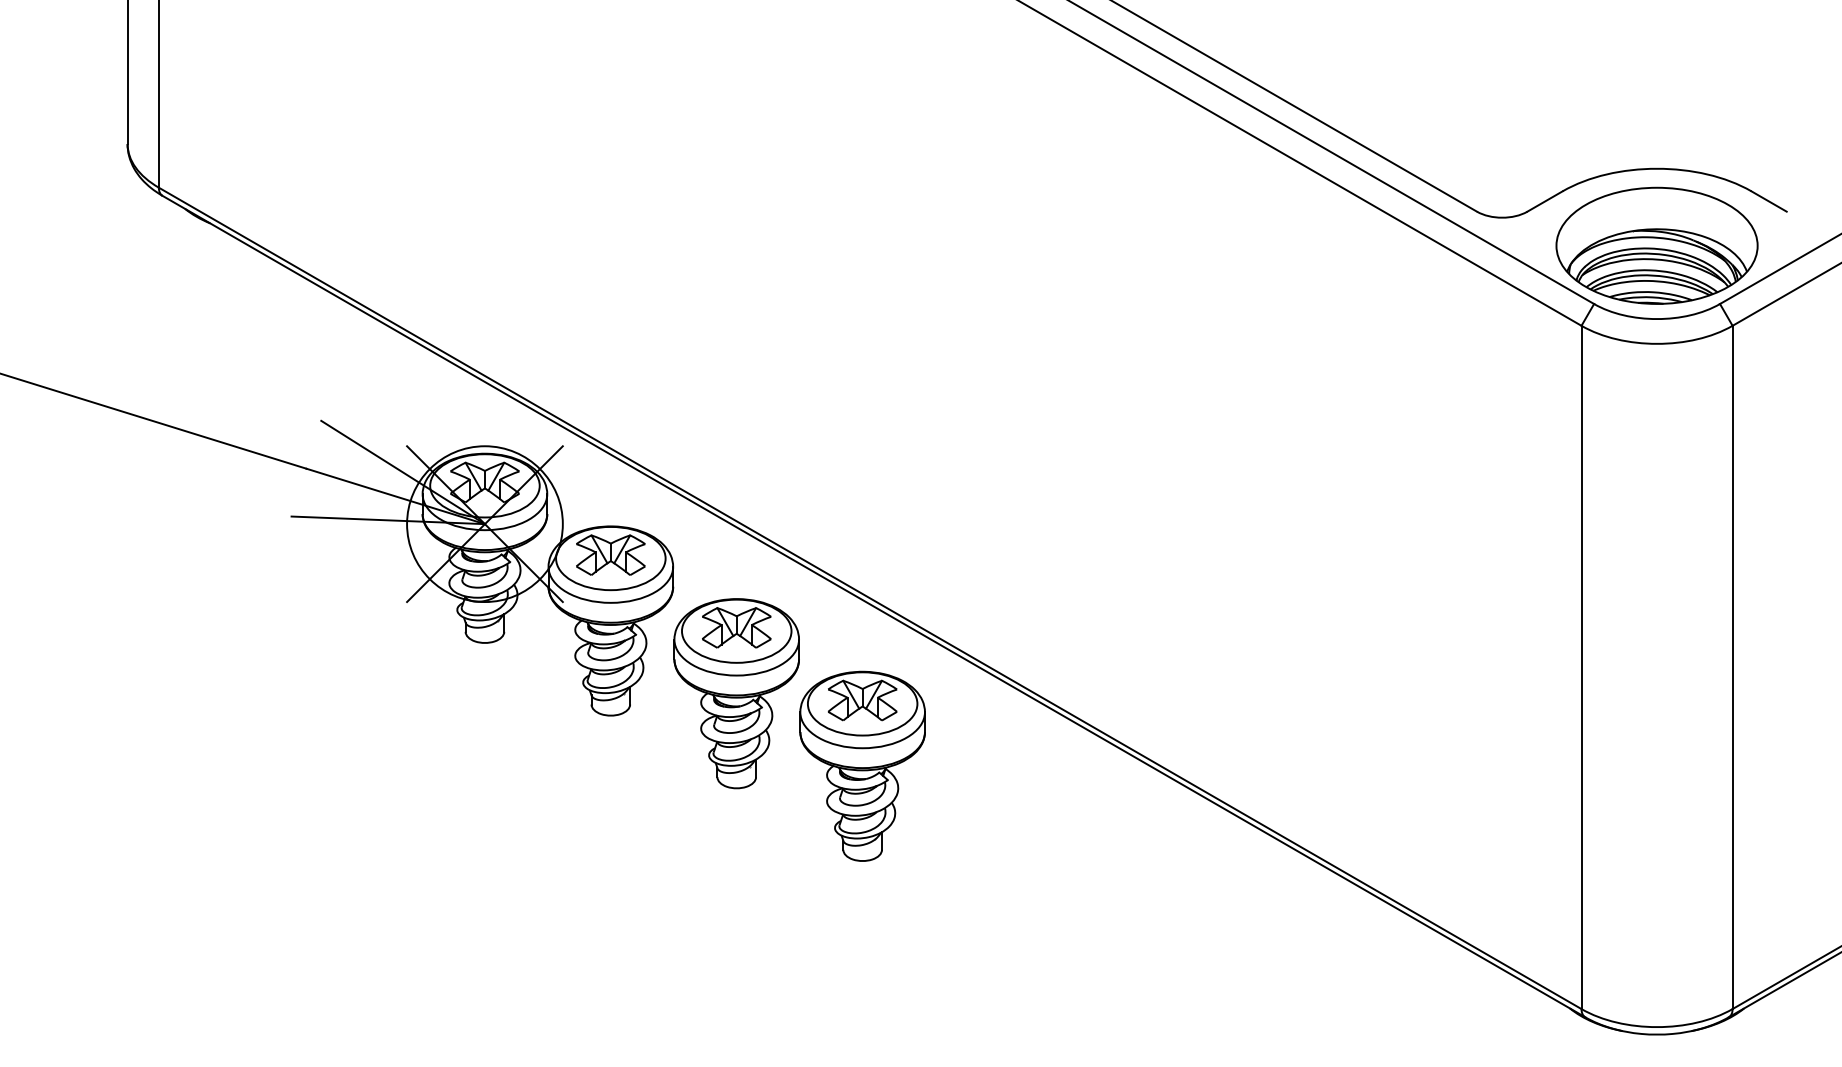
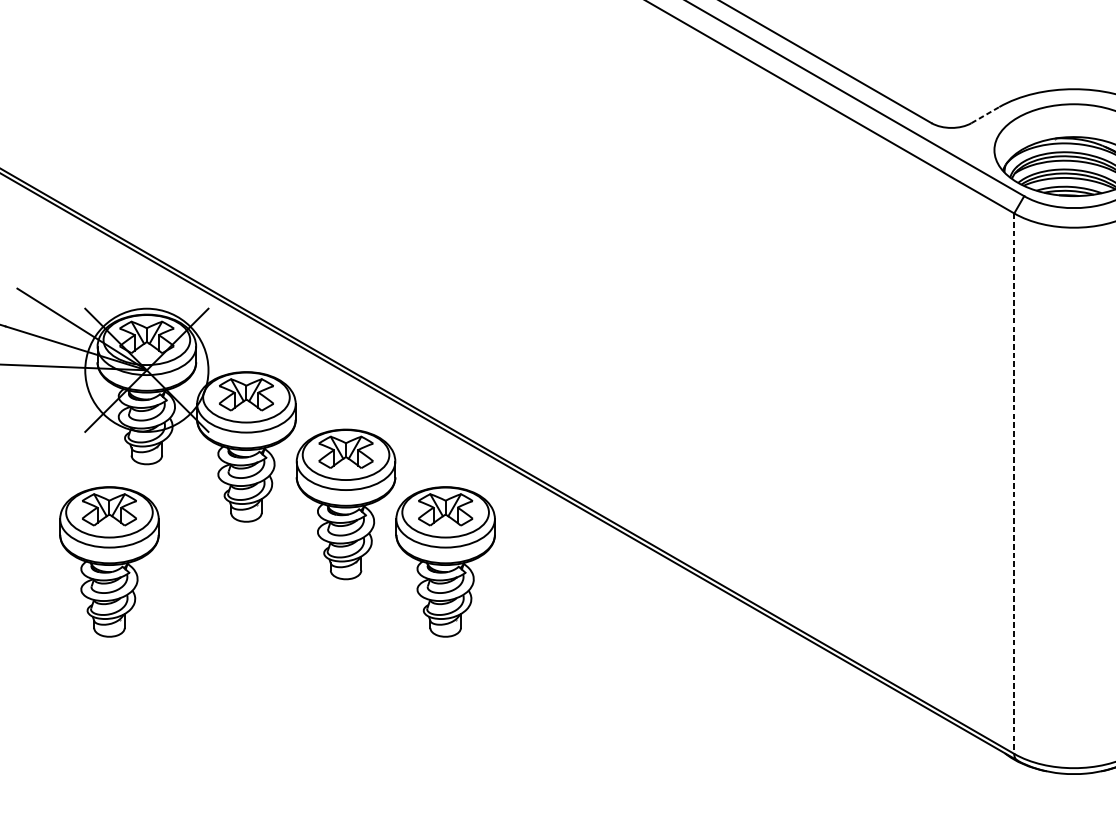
line: (1545, 201) -> (985, 115), solid -> dashed
line: (1581, 667) -> (1014, 483), solid -> dashed
part: (437, 765) -> (109, 561), added

